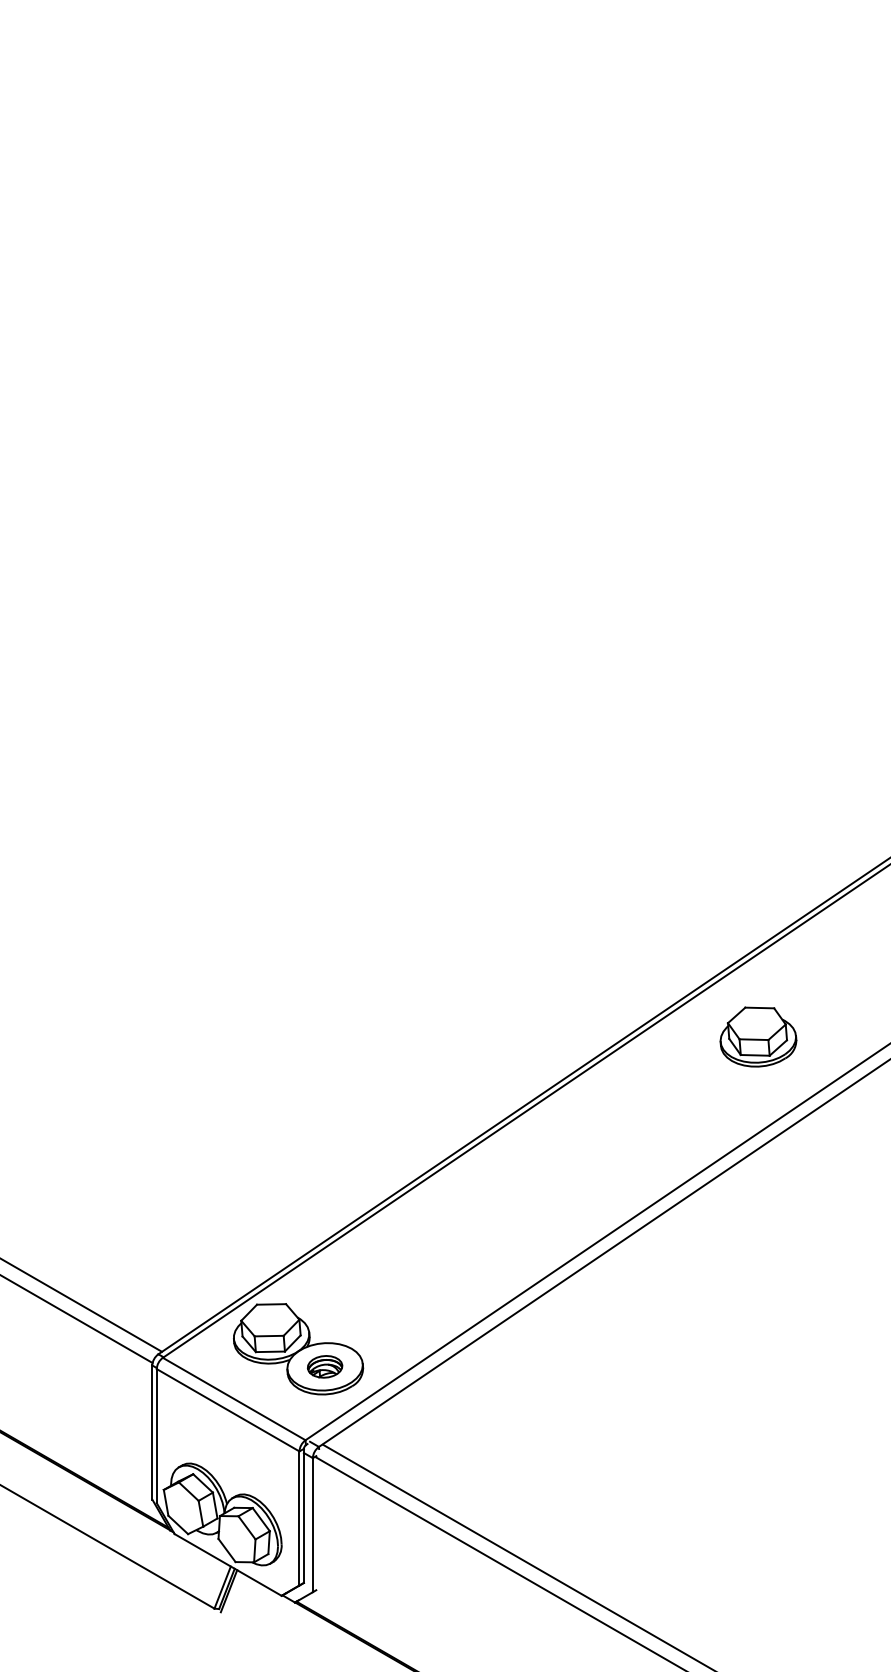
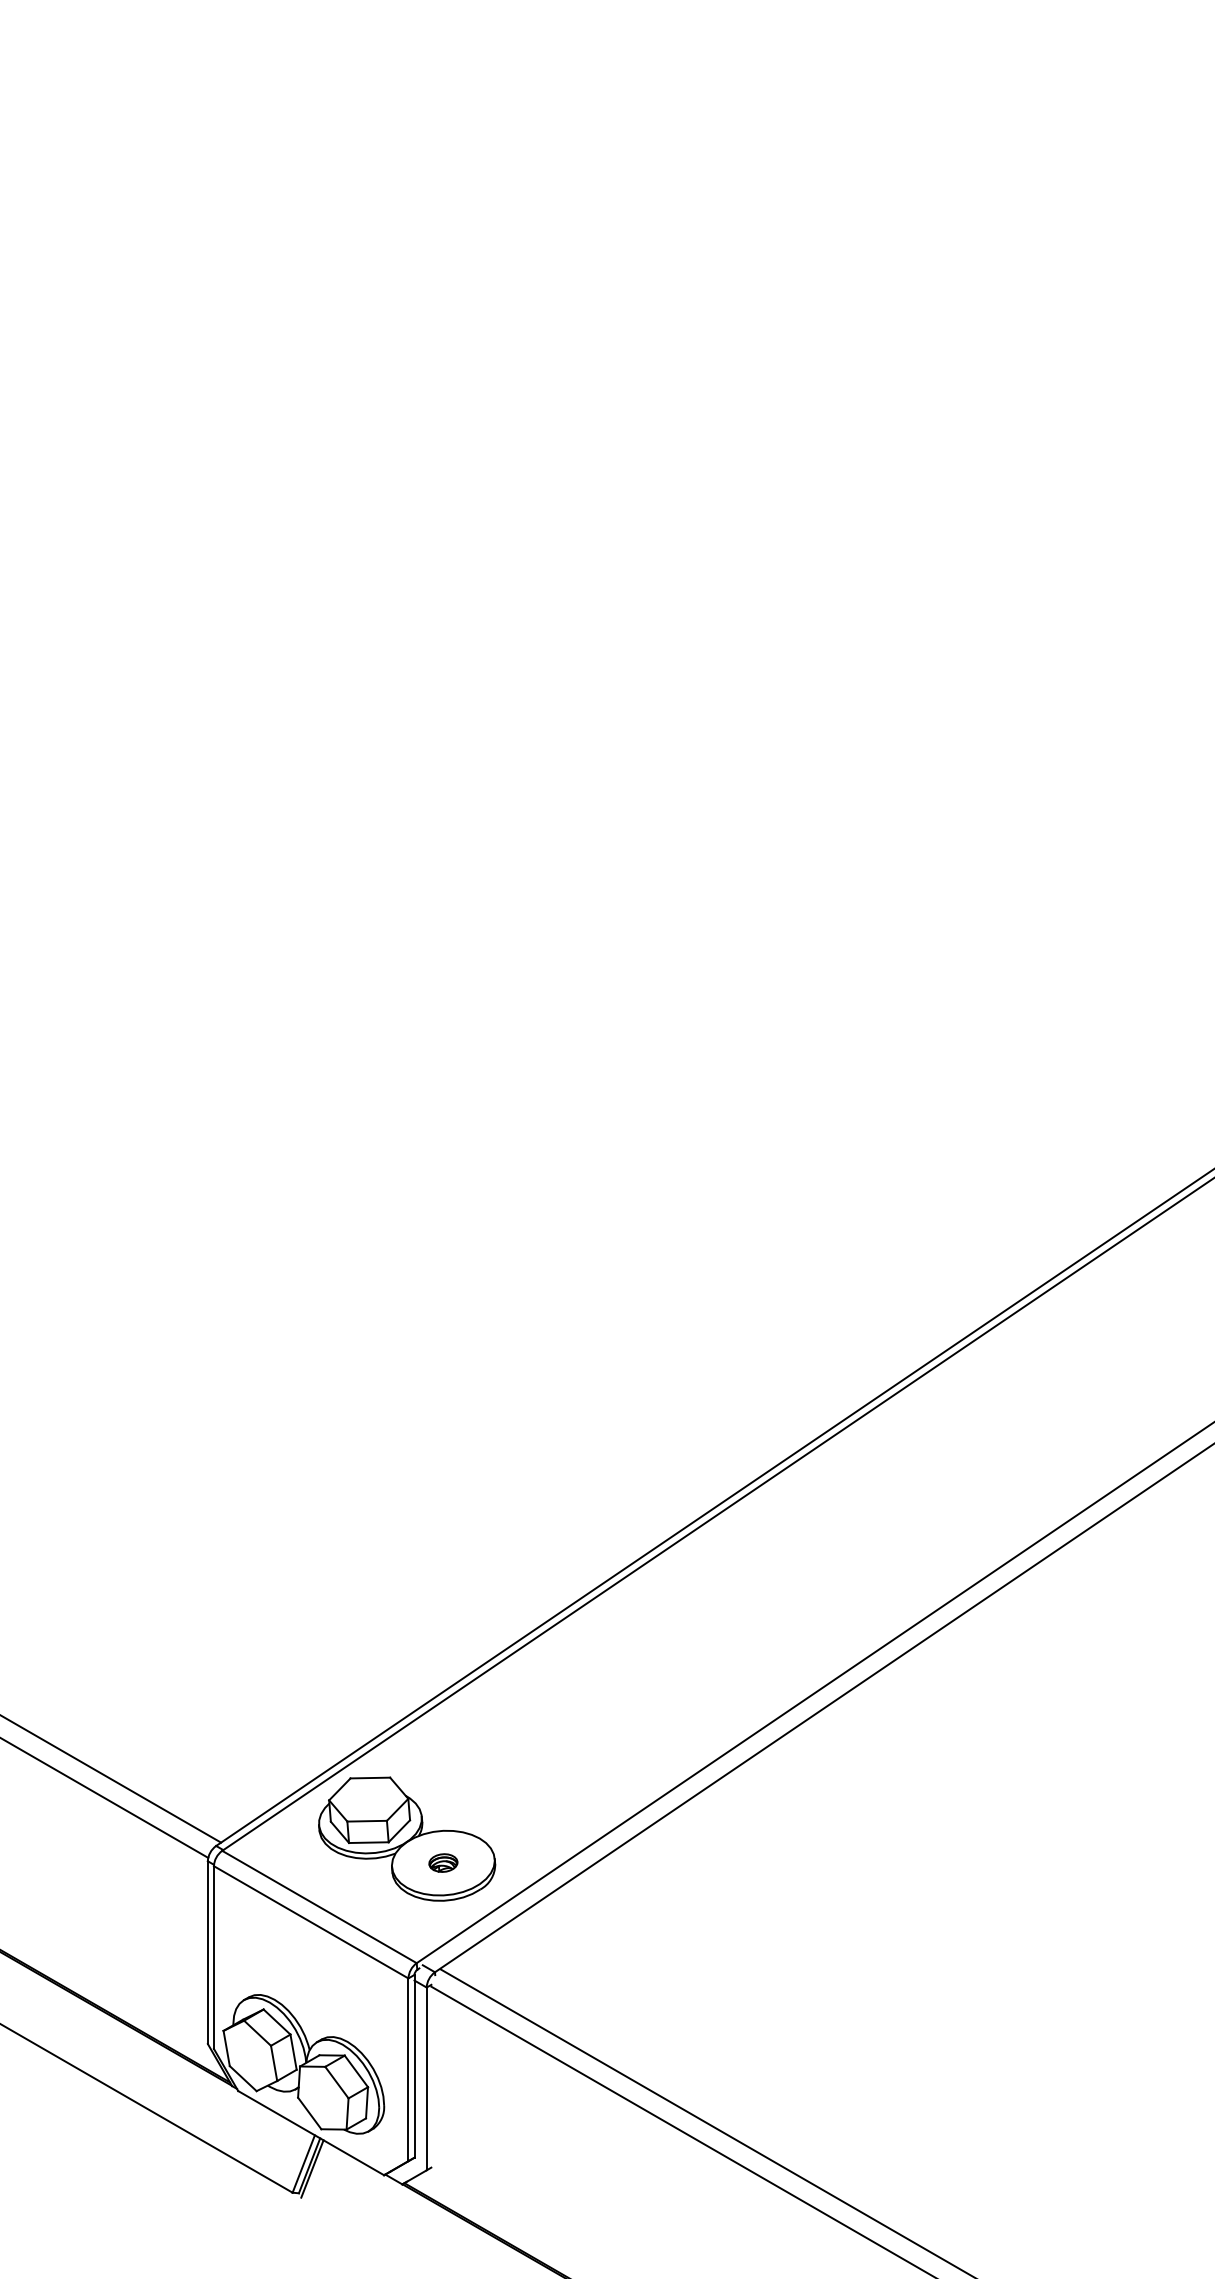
part: (758, 1037) -> (1033, 1413), removed
part: (325, 1366) -> (443, 1862), size x0.6

